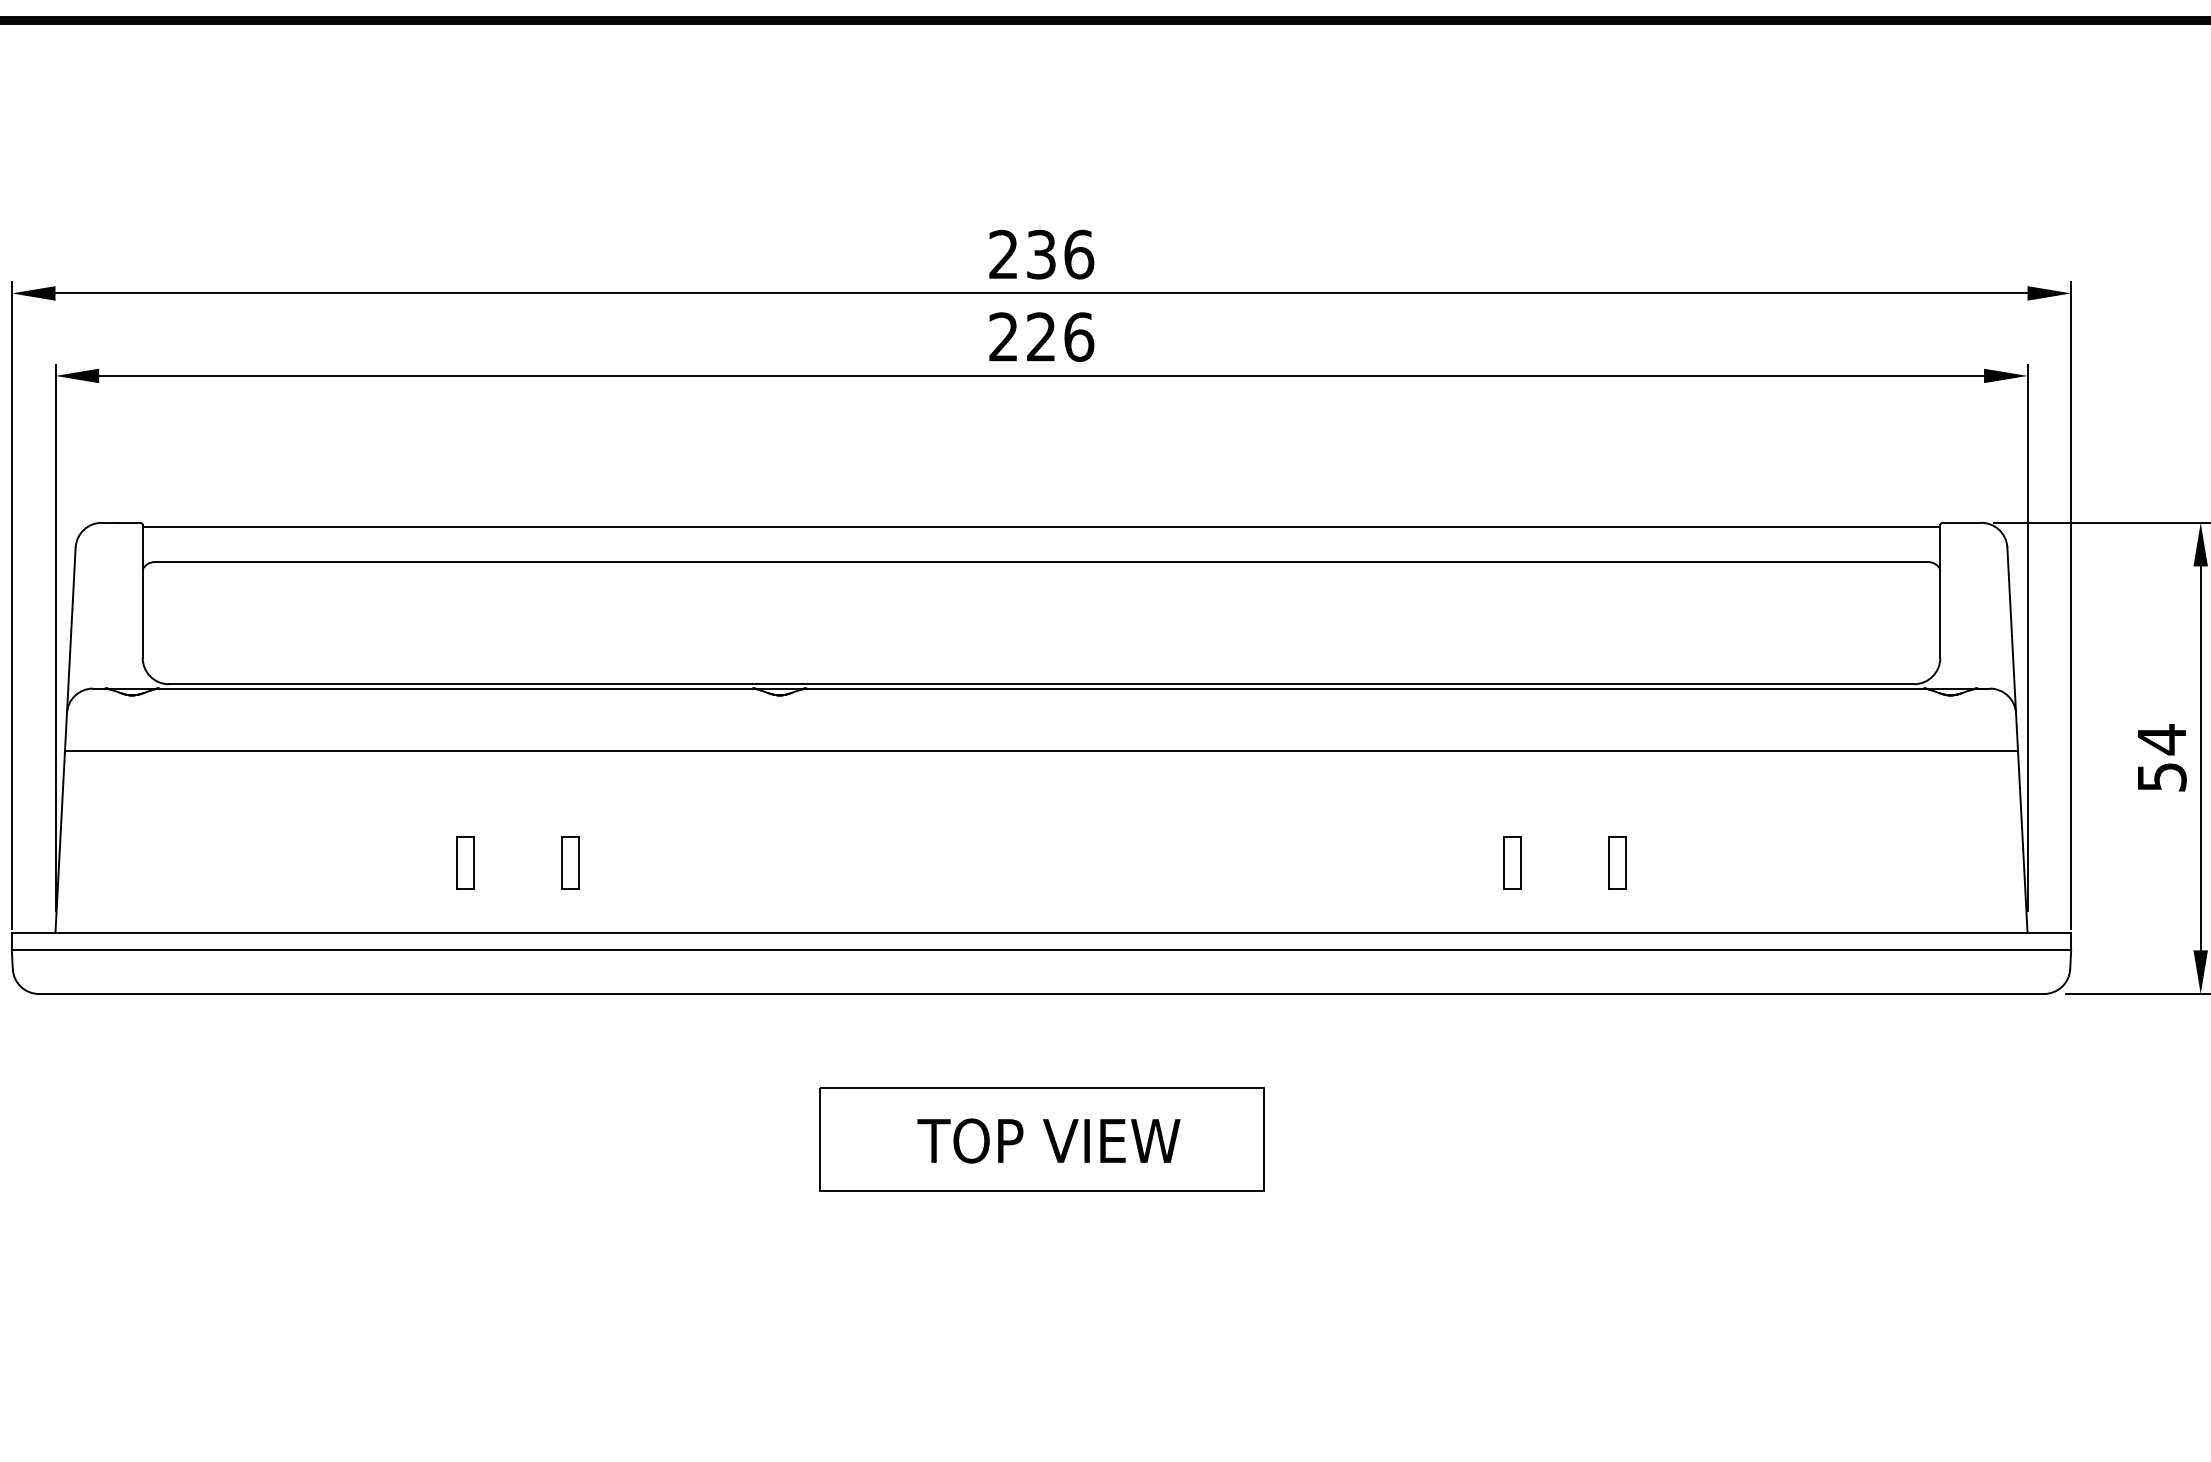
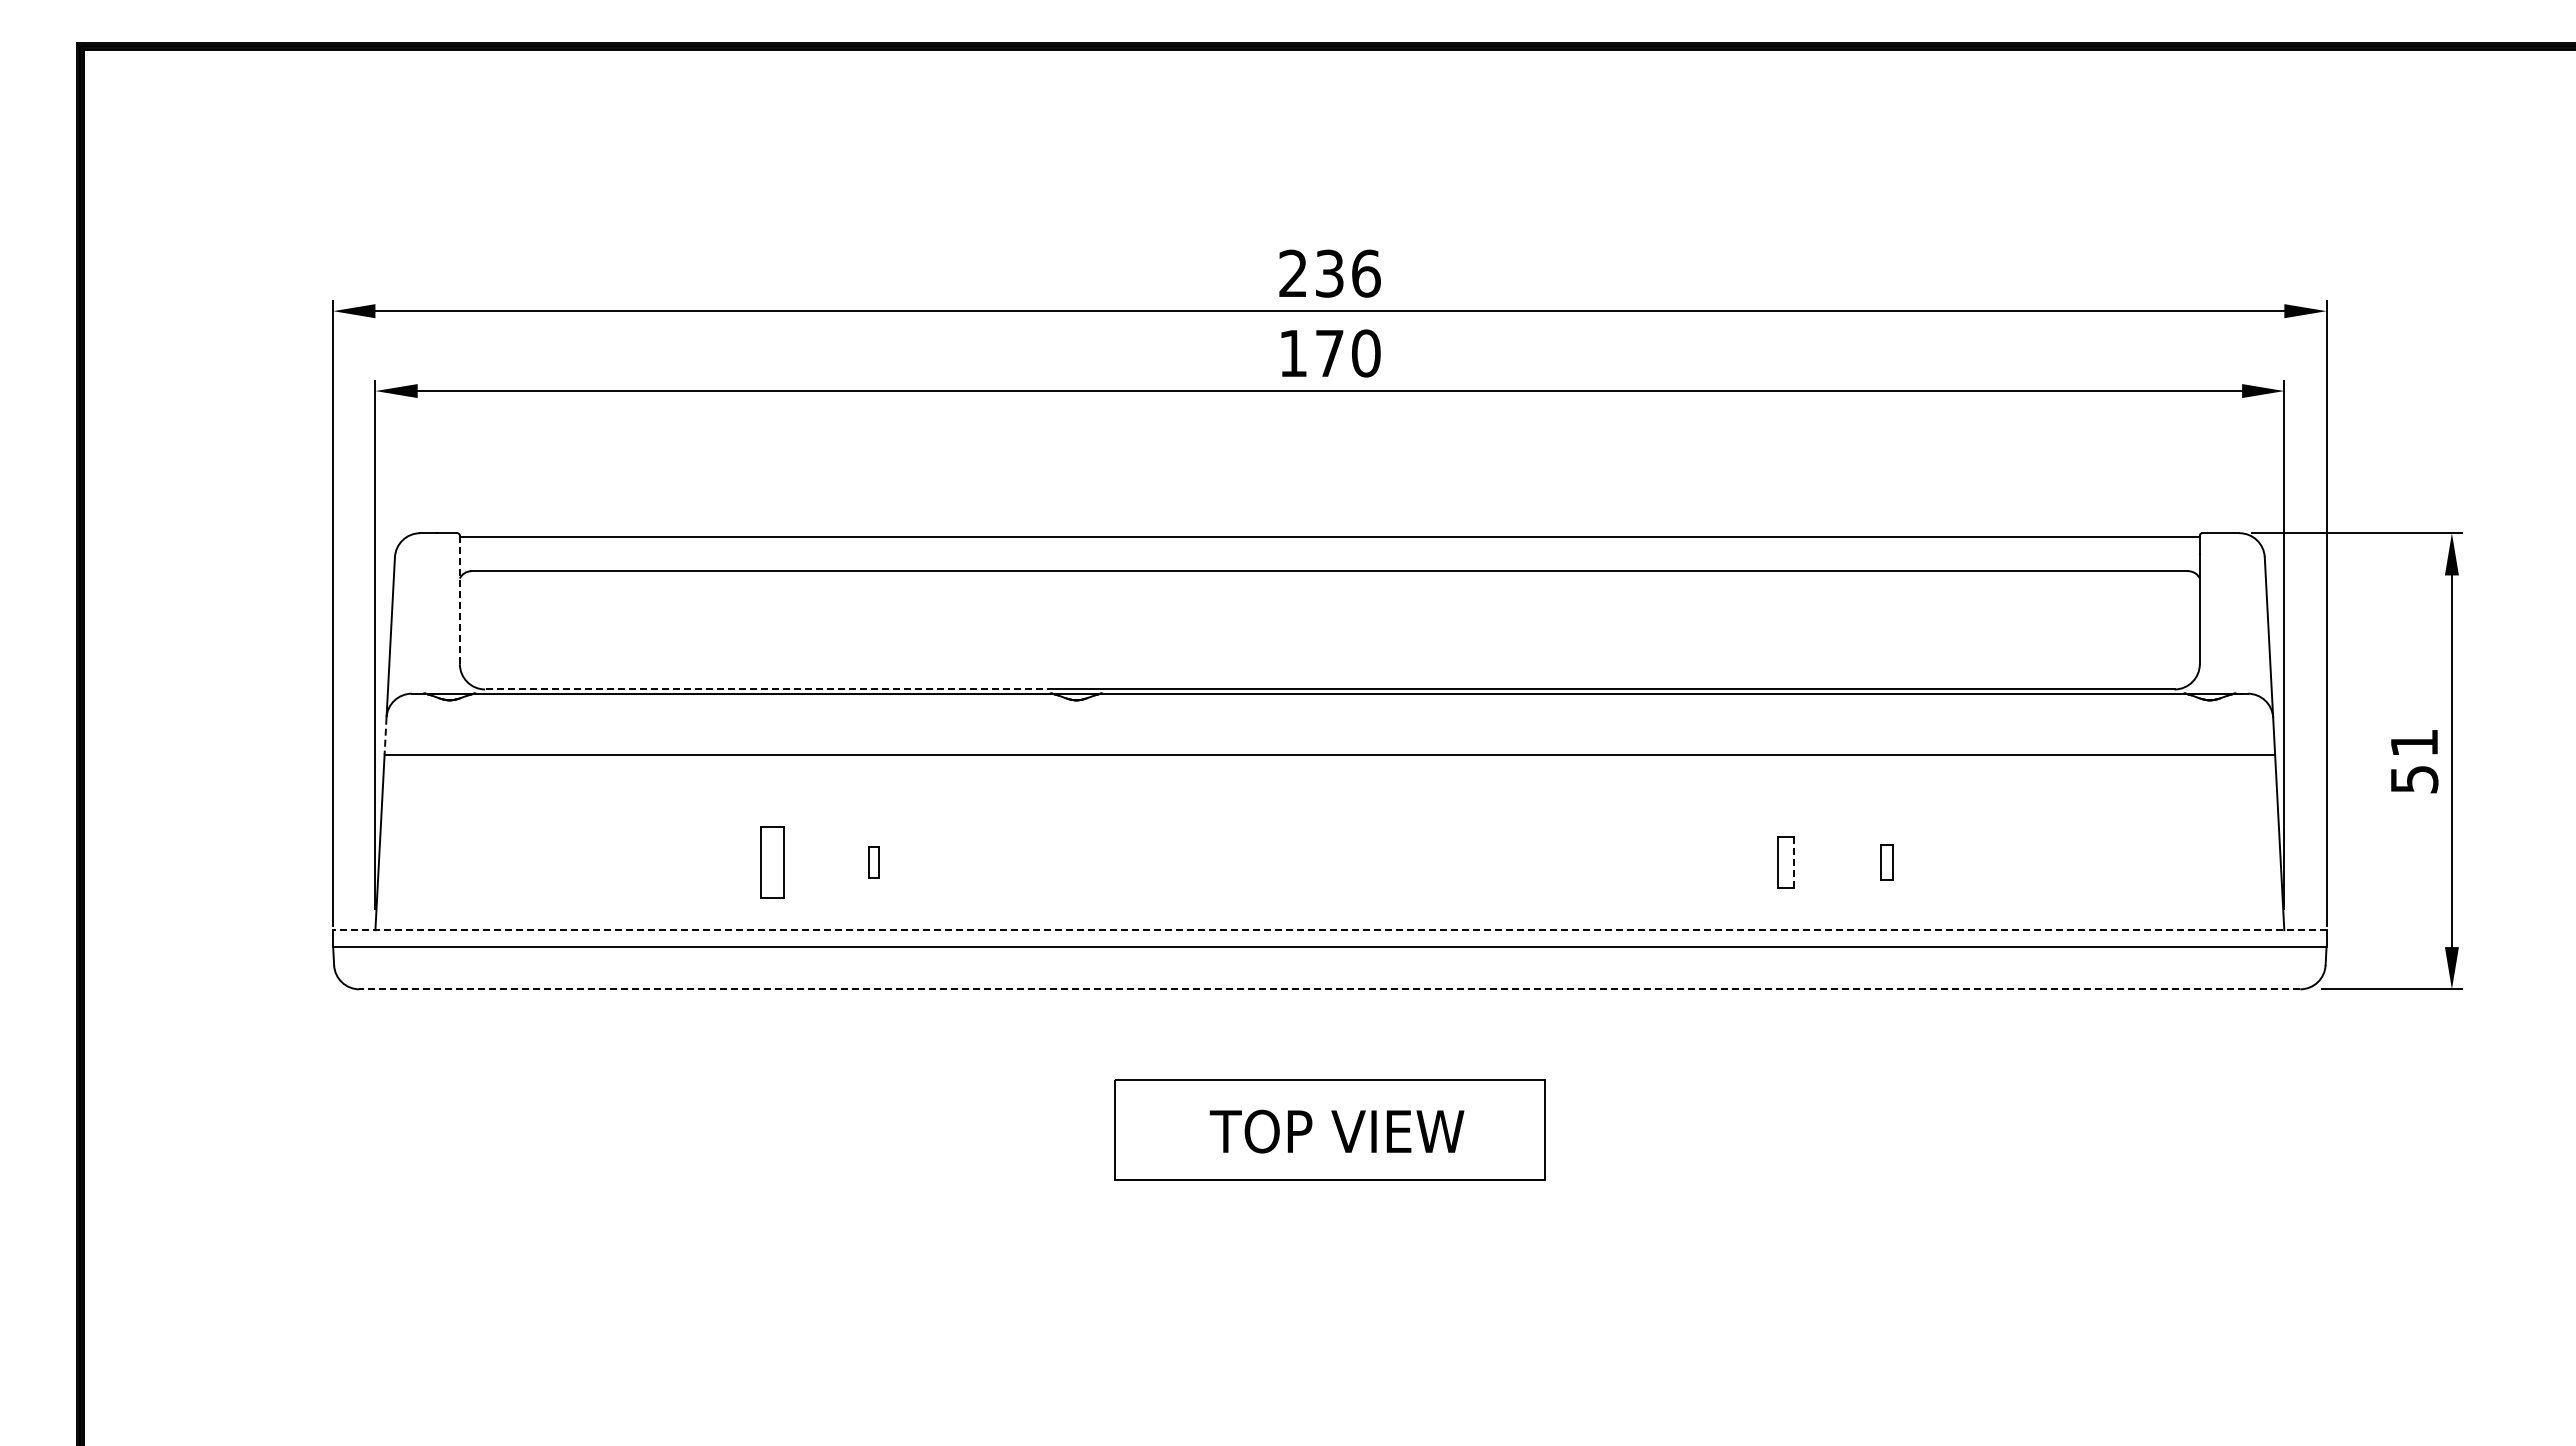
text: (1041, 337) -> (1329, 353), 226 -> 170
line: (142, 592) -> (459, 600), solid -> dashed
line: (462, 684) -> (769, 689), solid -> dashed
line: (65, 732) -> (385, 736), solid -> dashed
text: (2162, 740) -> (2414, 743), 54 -> 51
part: (465, 862) -> (772, 862), size x1.4
part: (570, 862) -> (873, 862), size x0.6
line: (1521, 862) -> (1794, 862), solid -> dashed
part: (1617, 862) -> (1887, 862), size x0.7
line: (1041, 933) -> (1329, 930), solid -> dashed
line: (1041, 994) -> (1329, 989), solid -> dashed

